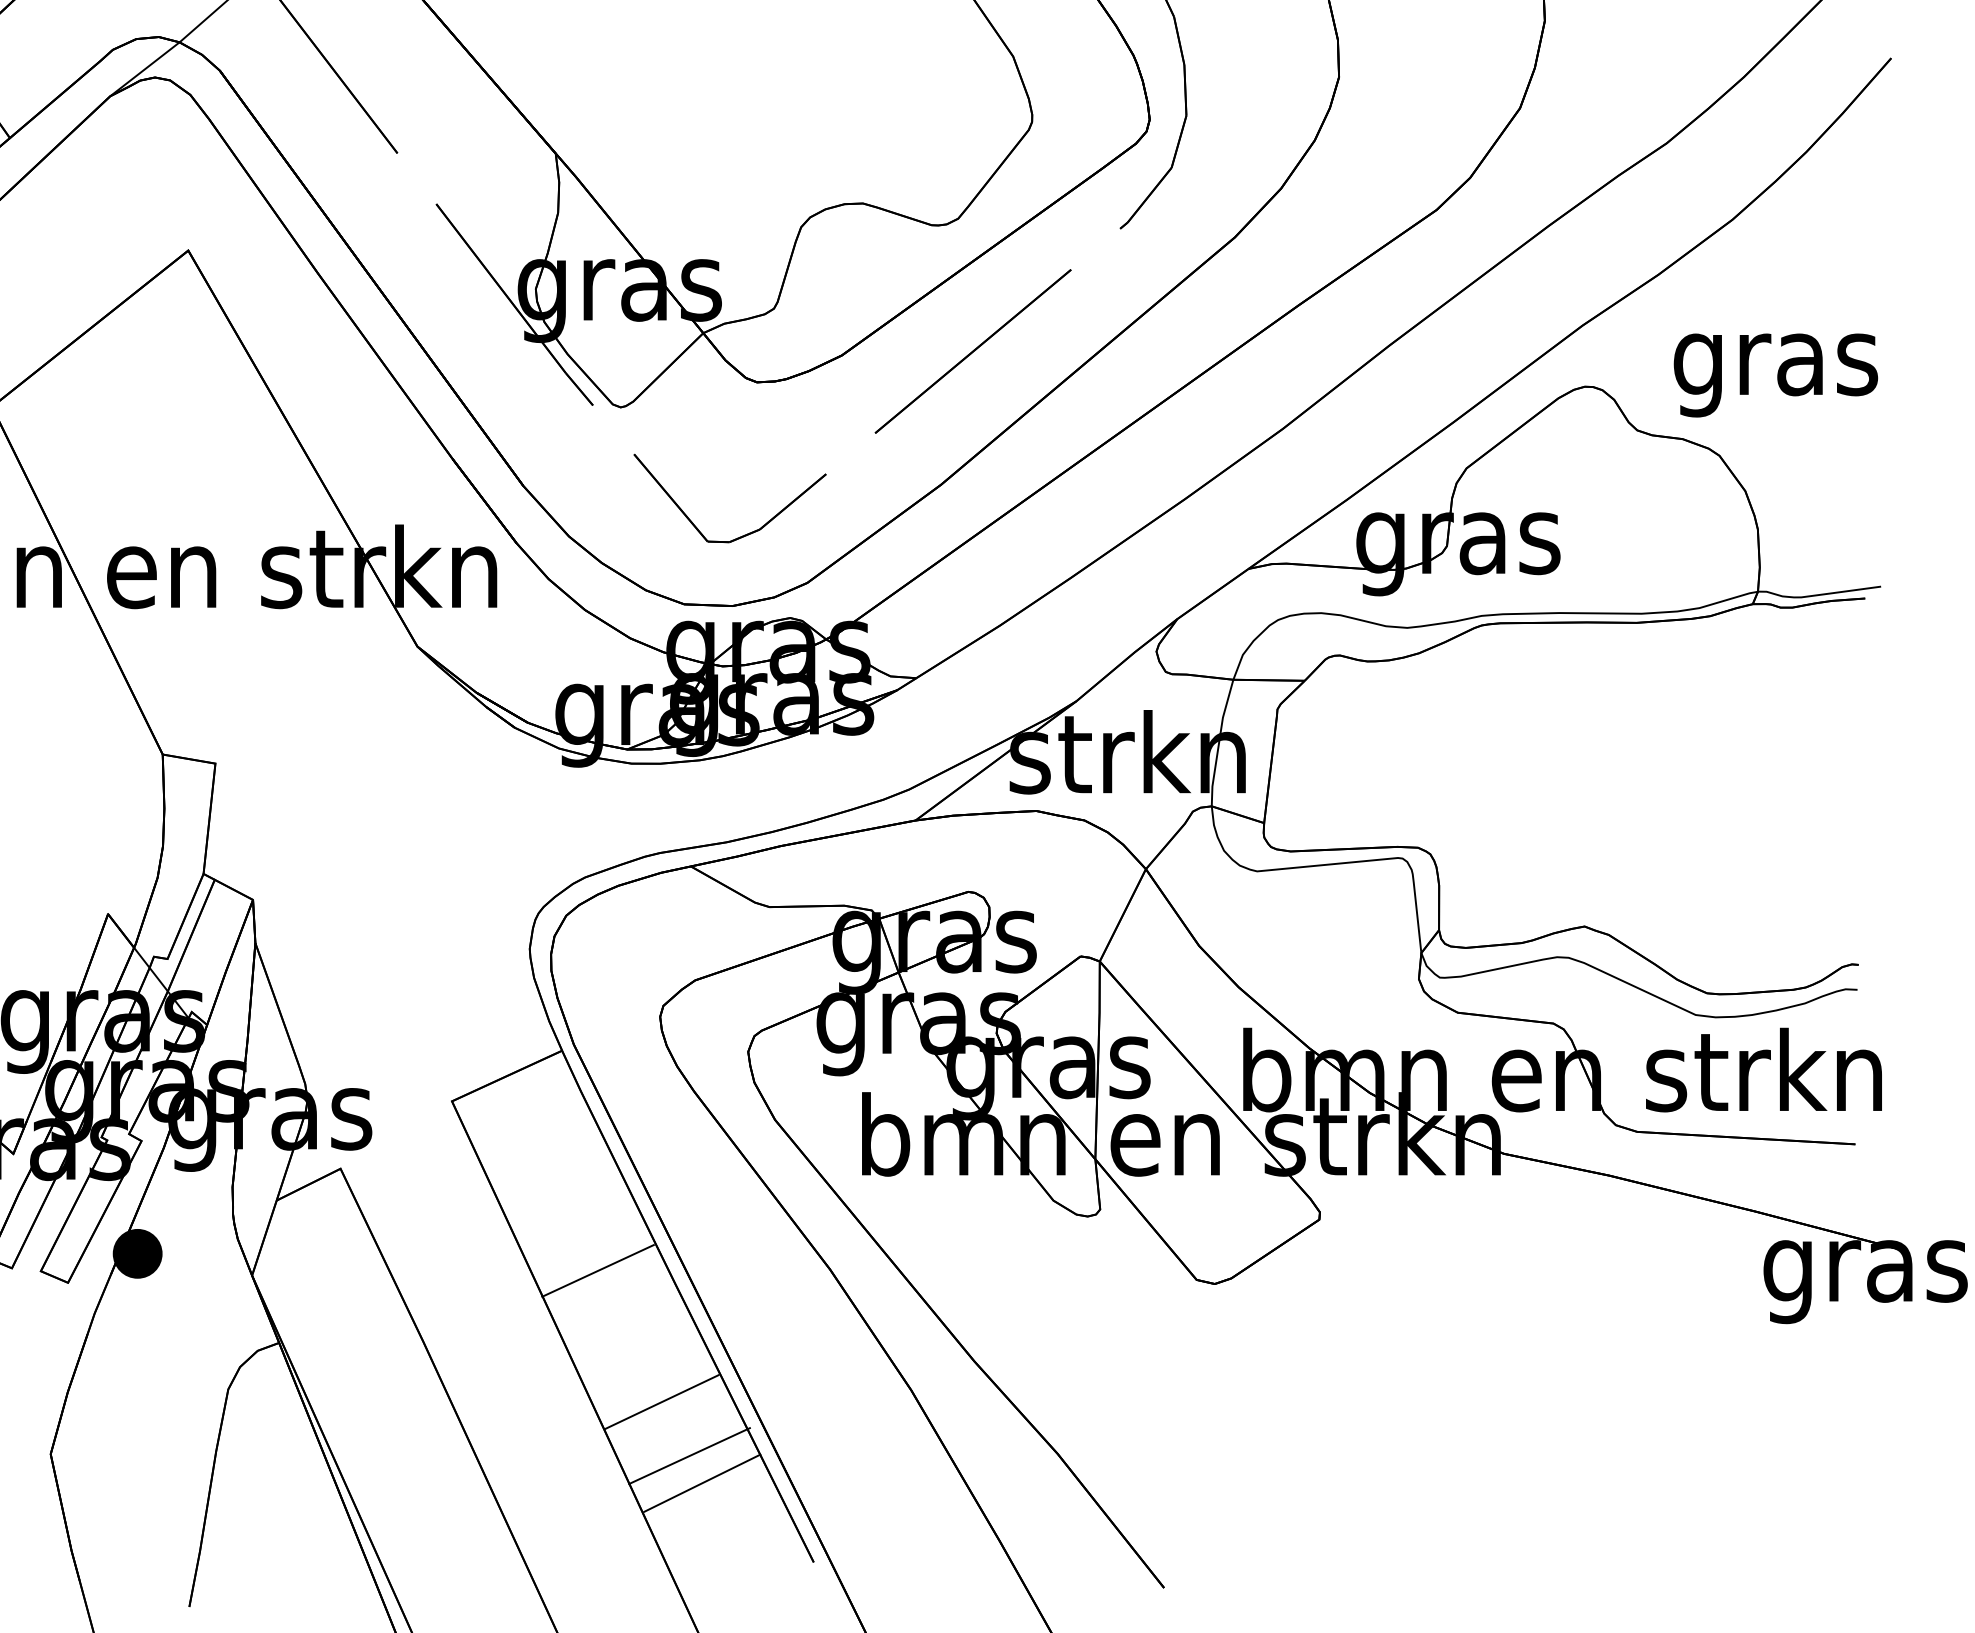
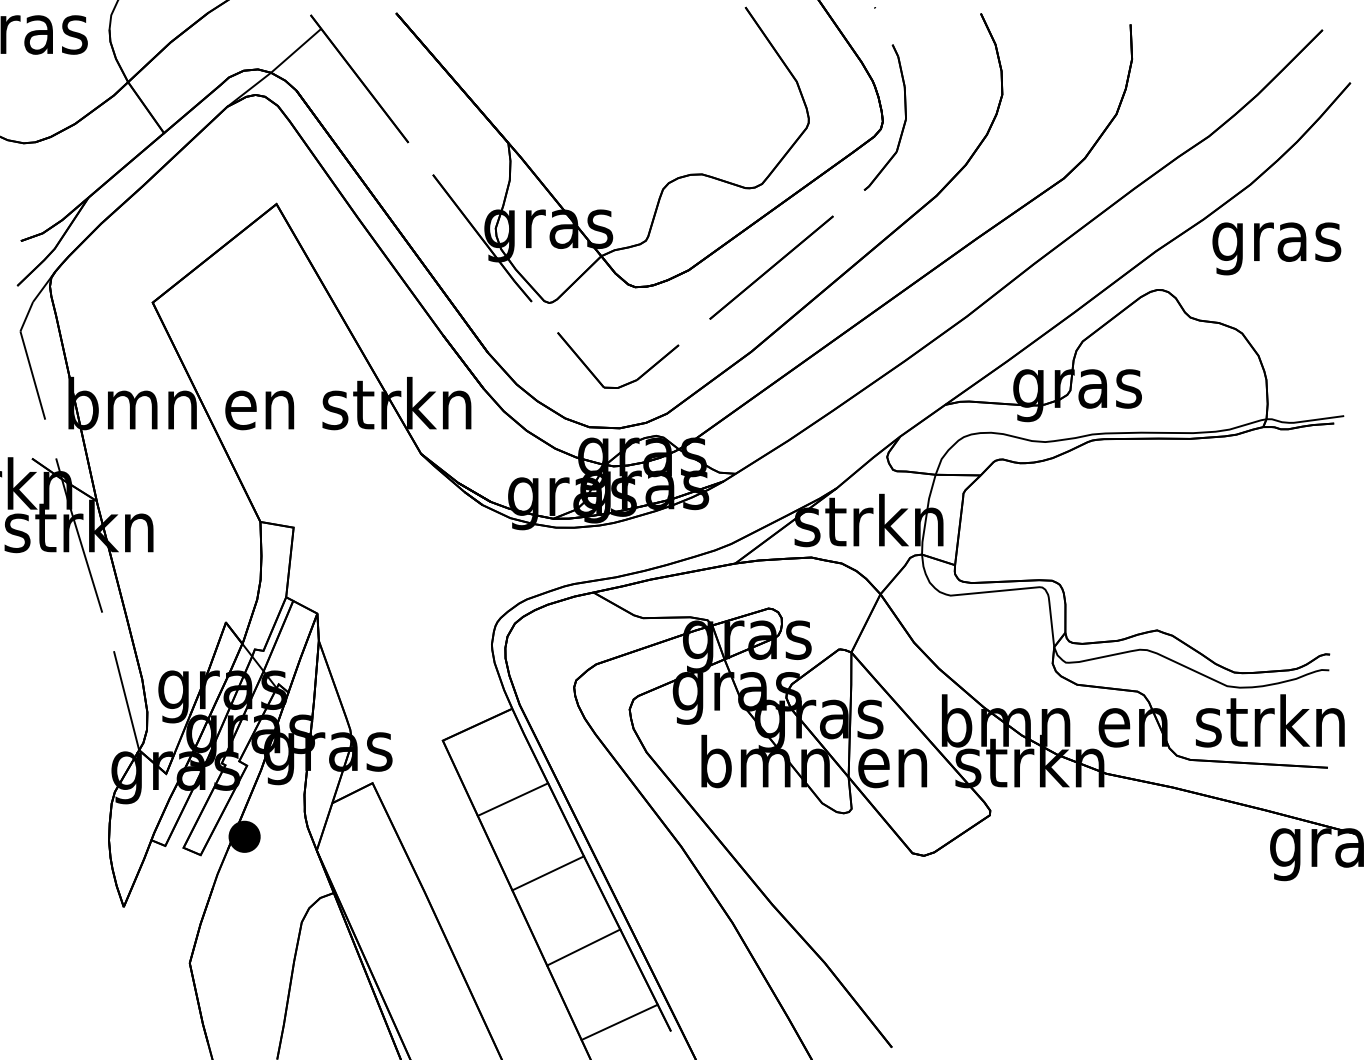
text: (1775, 374) -> (1276, 248), moved
line: (597, 1270) -> (512, 799), moved
line: (660, 1402) -> (547, 873), moved
line: (689, 1454) -> (619, 1021), moved
line: (701, 1483) -> (583, 947), moved

